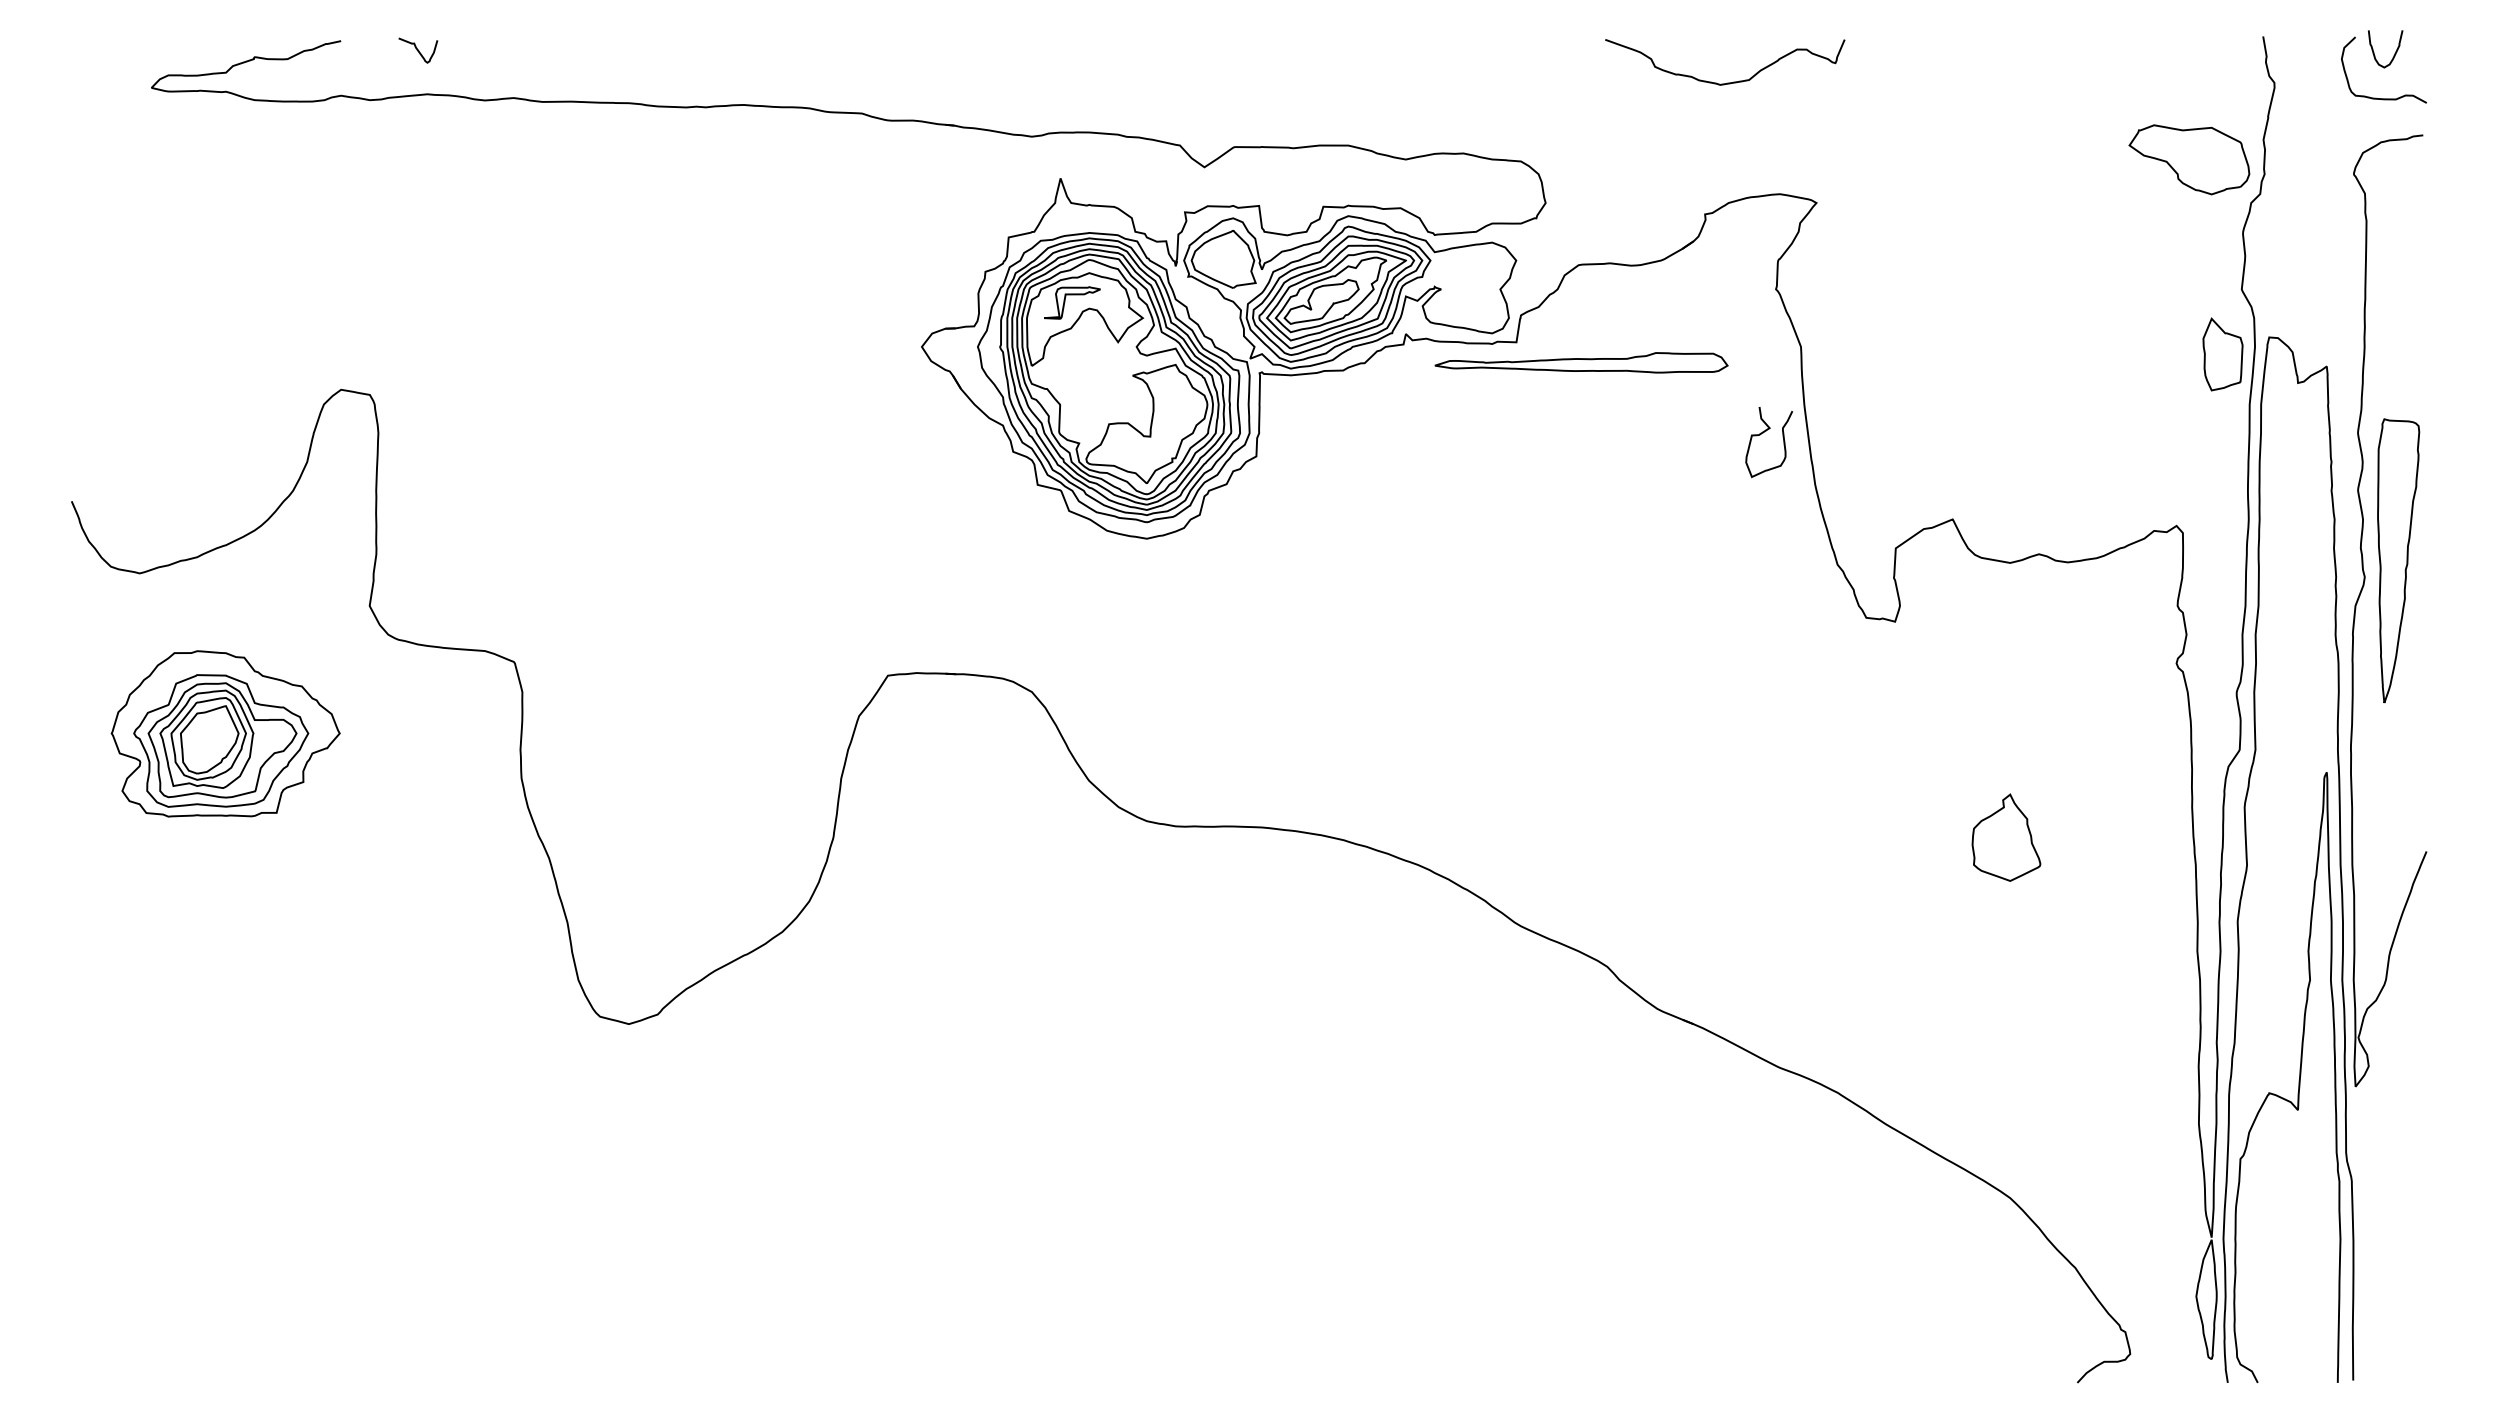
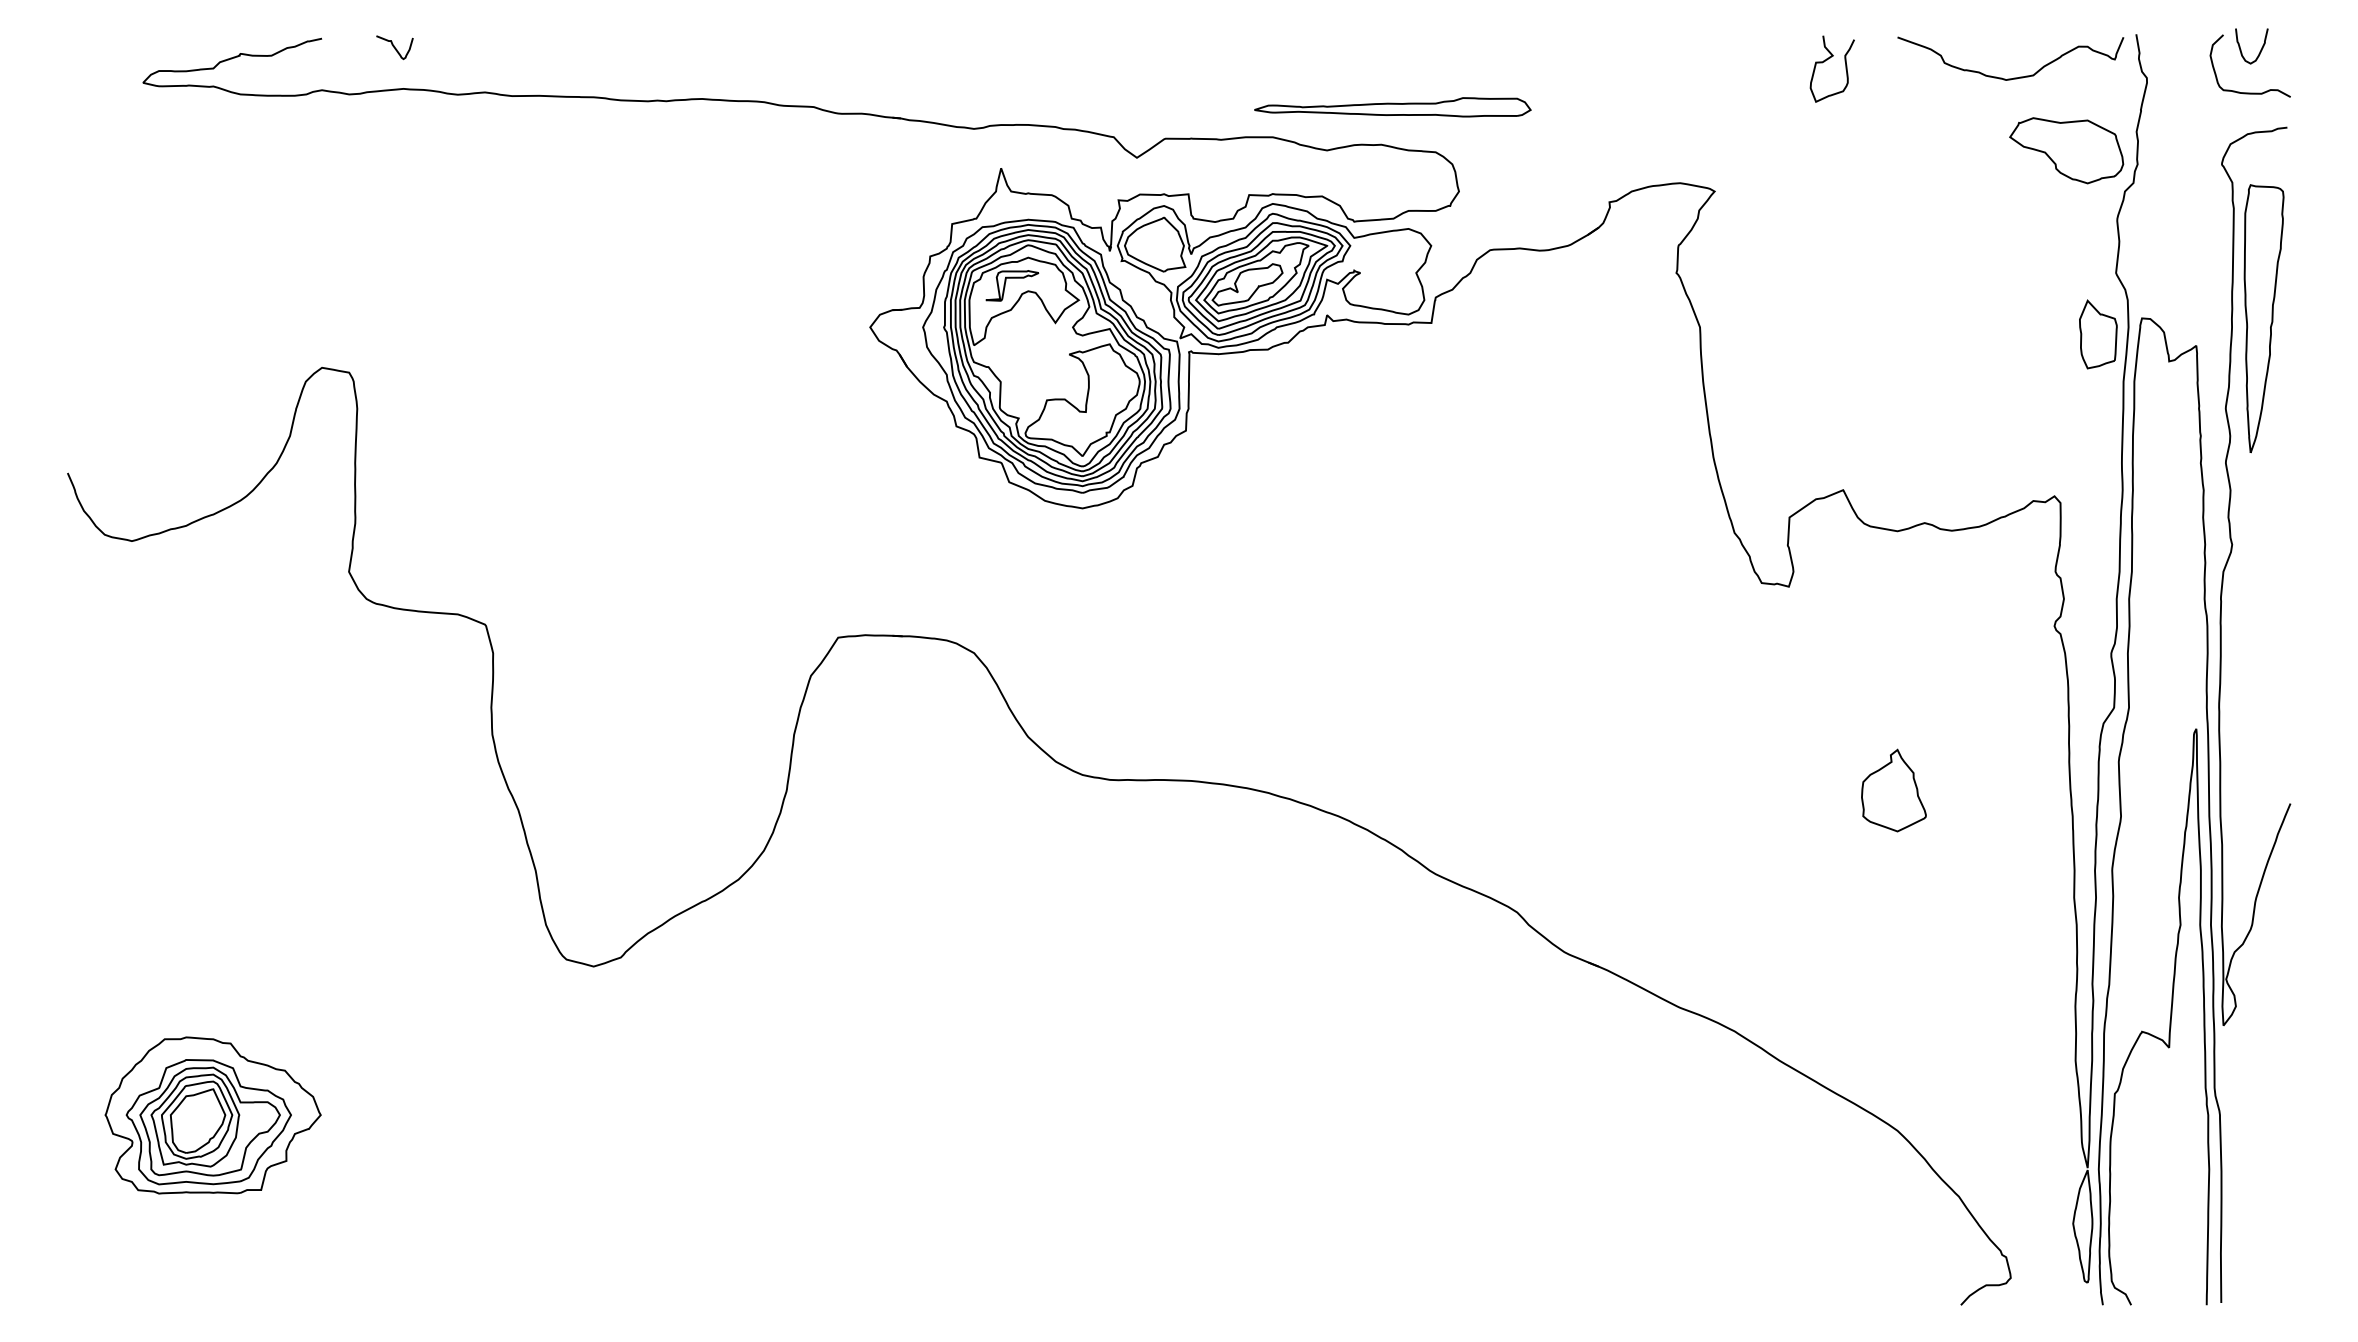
curve: (1727, 82) -> (2012, 77), moved
part: (1581, 362) -> (1392, 107), moved
curve: (1763, 433) -> (1826, 60), moved
part: (2398, 560) -> (2264, 318), moved
part: (225, 733) -> (212, 1115), moved

